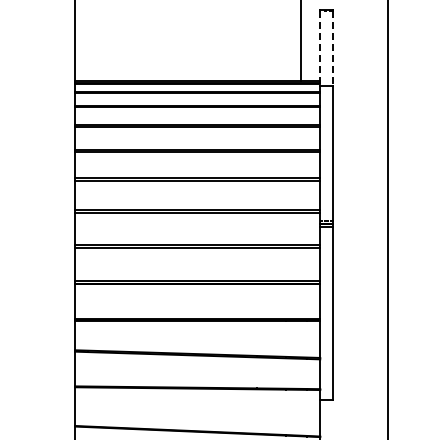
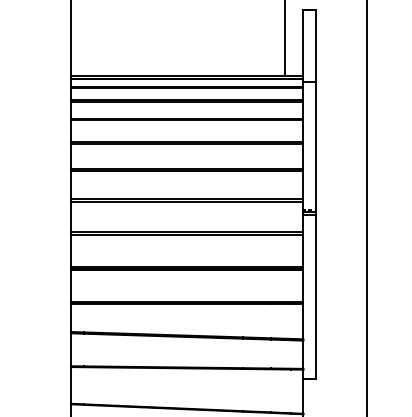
line: (320, 48) -> (303, 45), dashed -> solid
line: (333, 48) -> (315, 45), dashed -> solid

